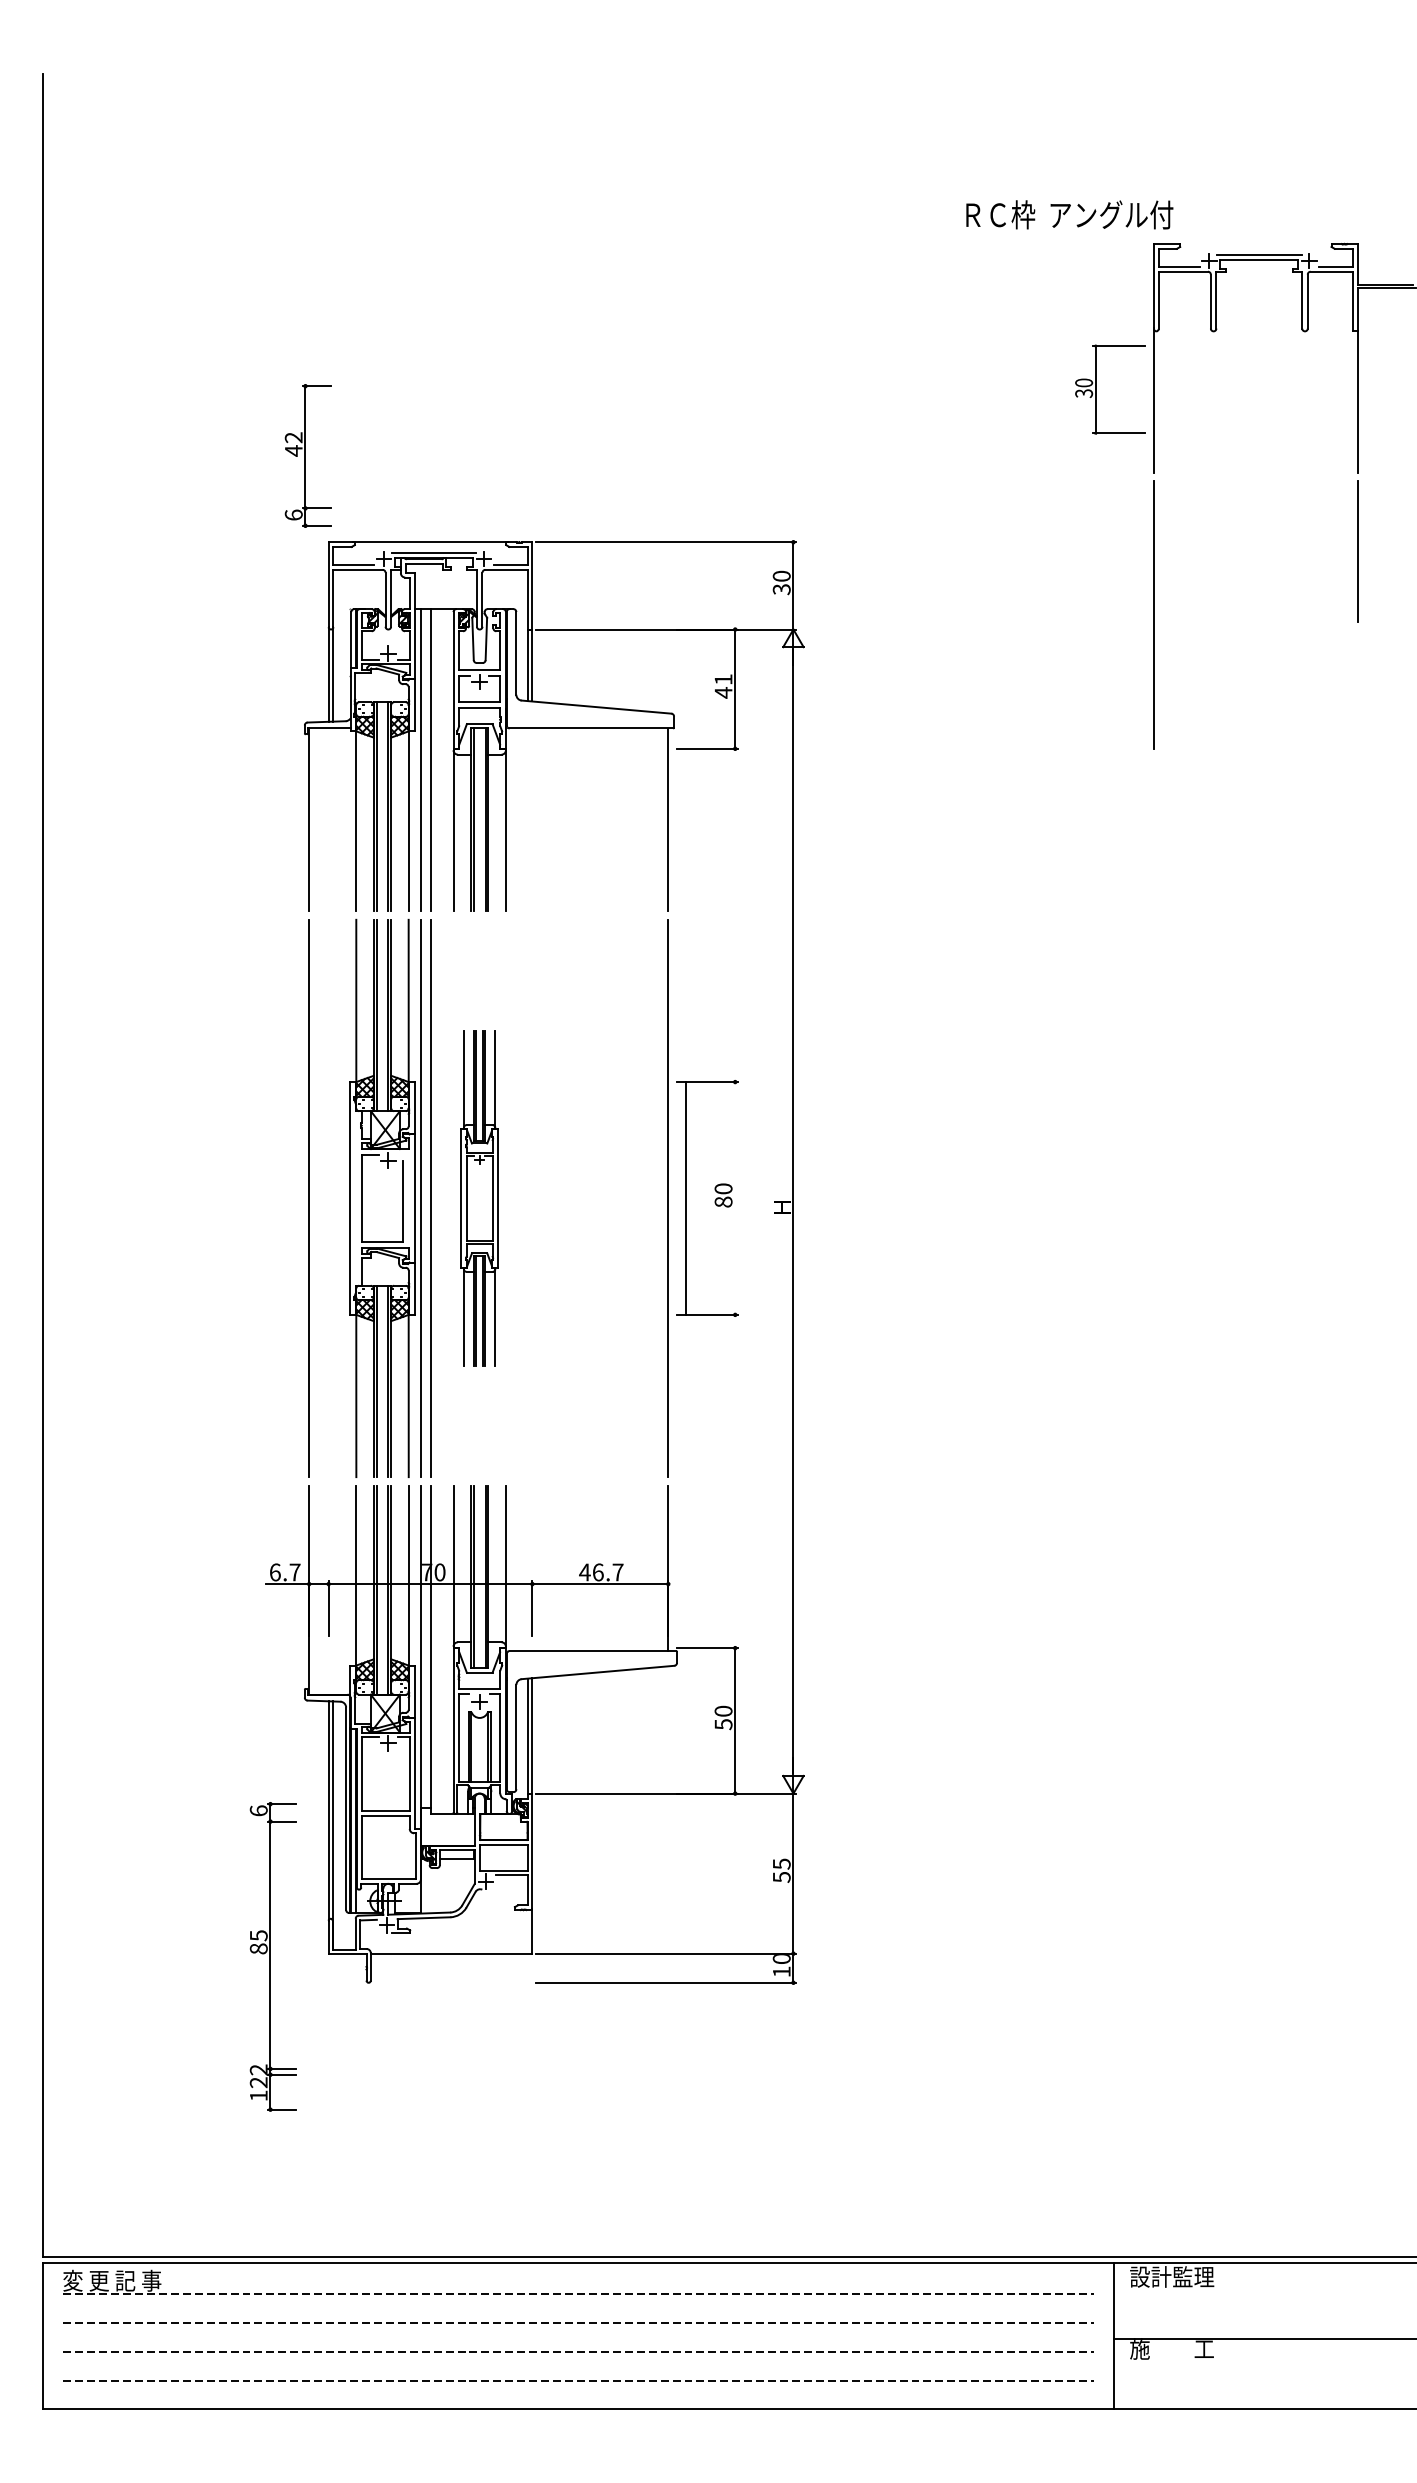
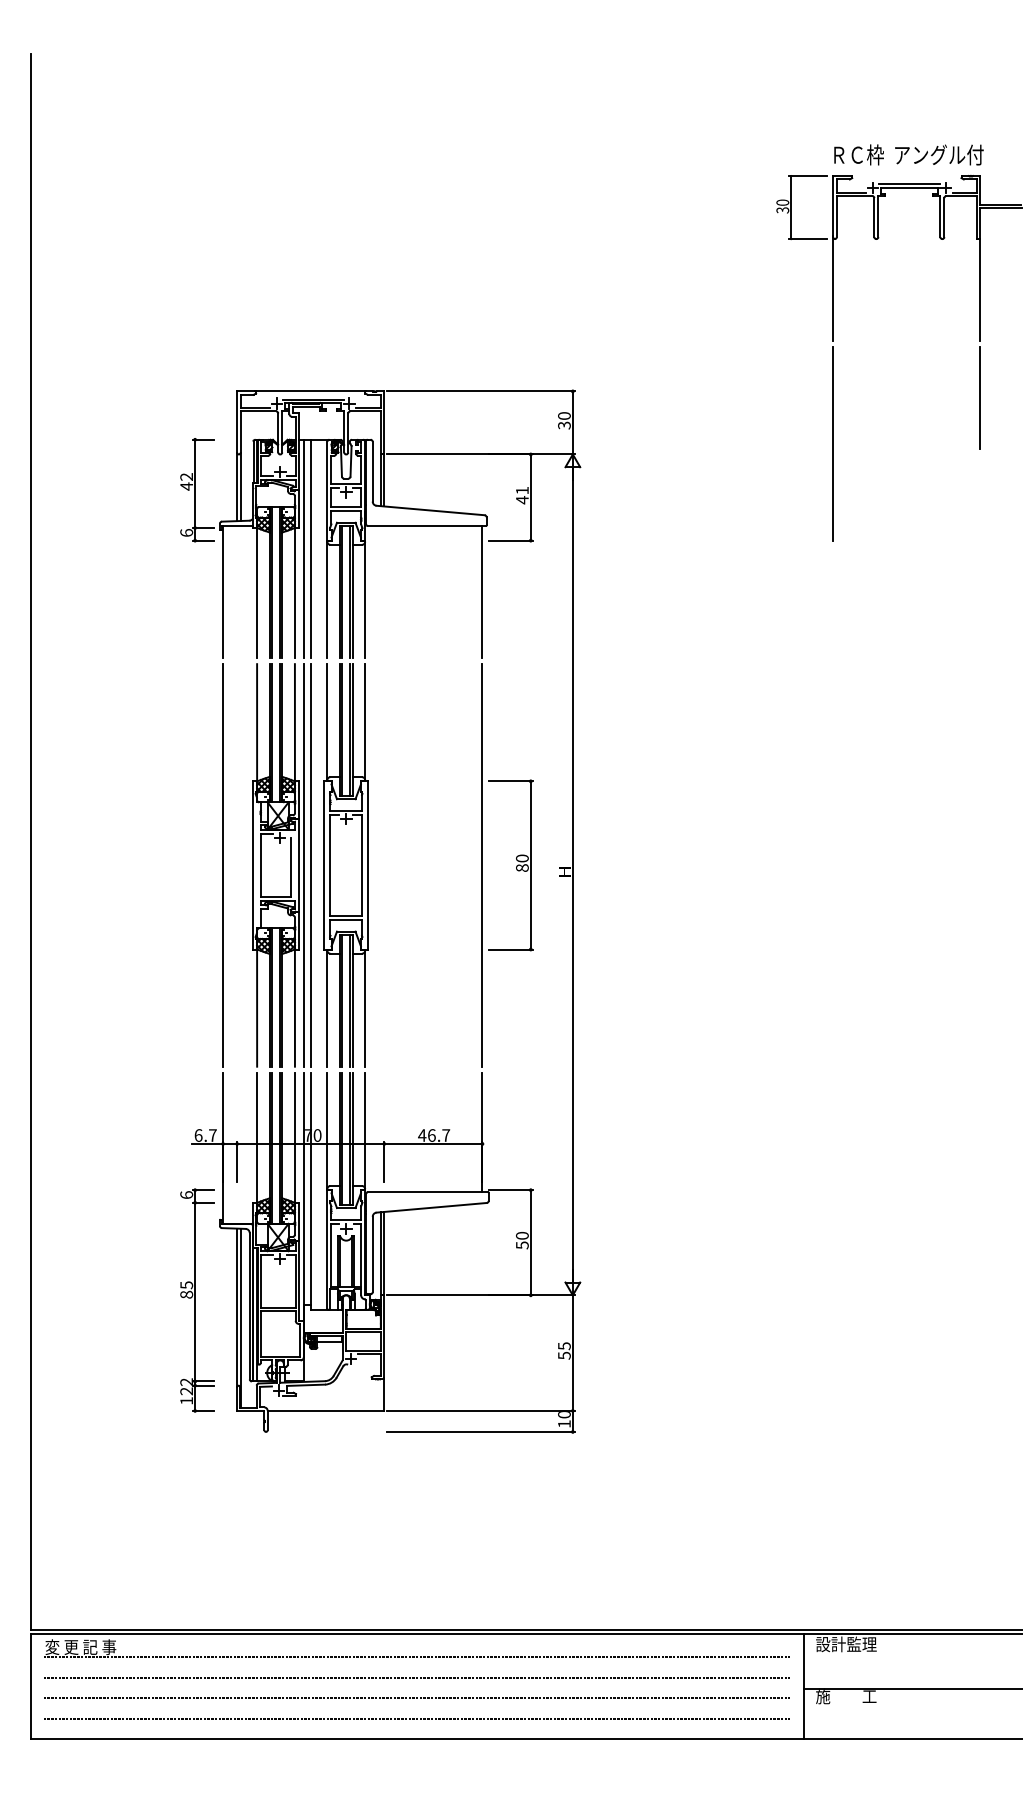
text: (1069, 214) -> (908, 154), moved
part: (1096, 389) -> (791, 207), moved
part: (307, 455) -> (196, 489), moved
part: (479, 1198) -> (346, 865), size x1.67
line: (686, 1198) -> (531, 865), moved
part: (272, 1956) -> (196, 1300), moved

